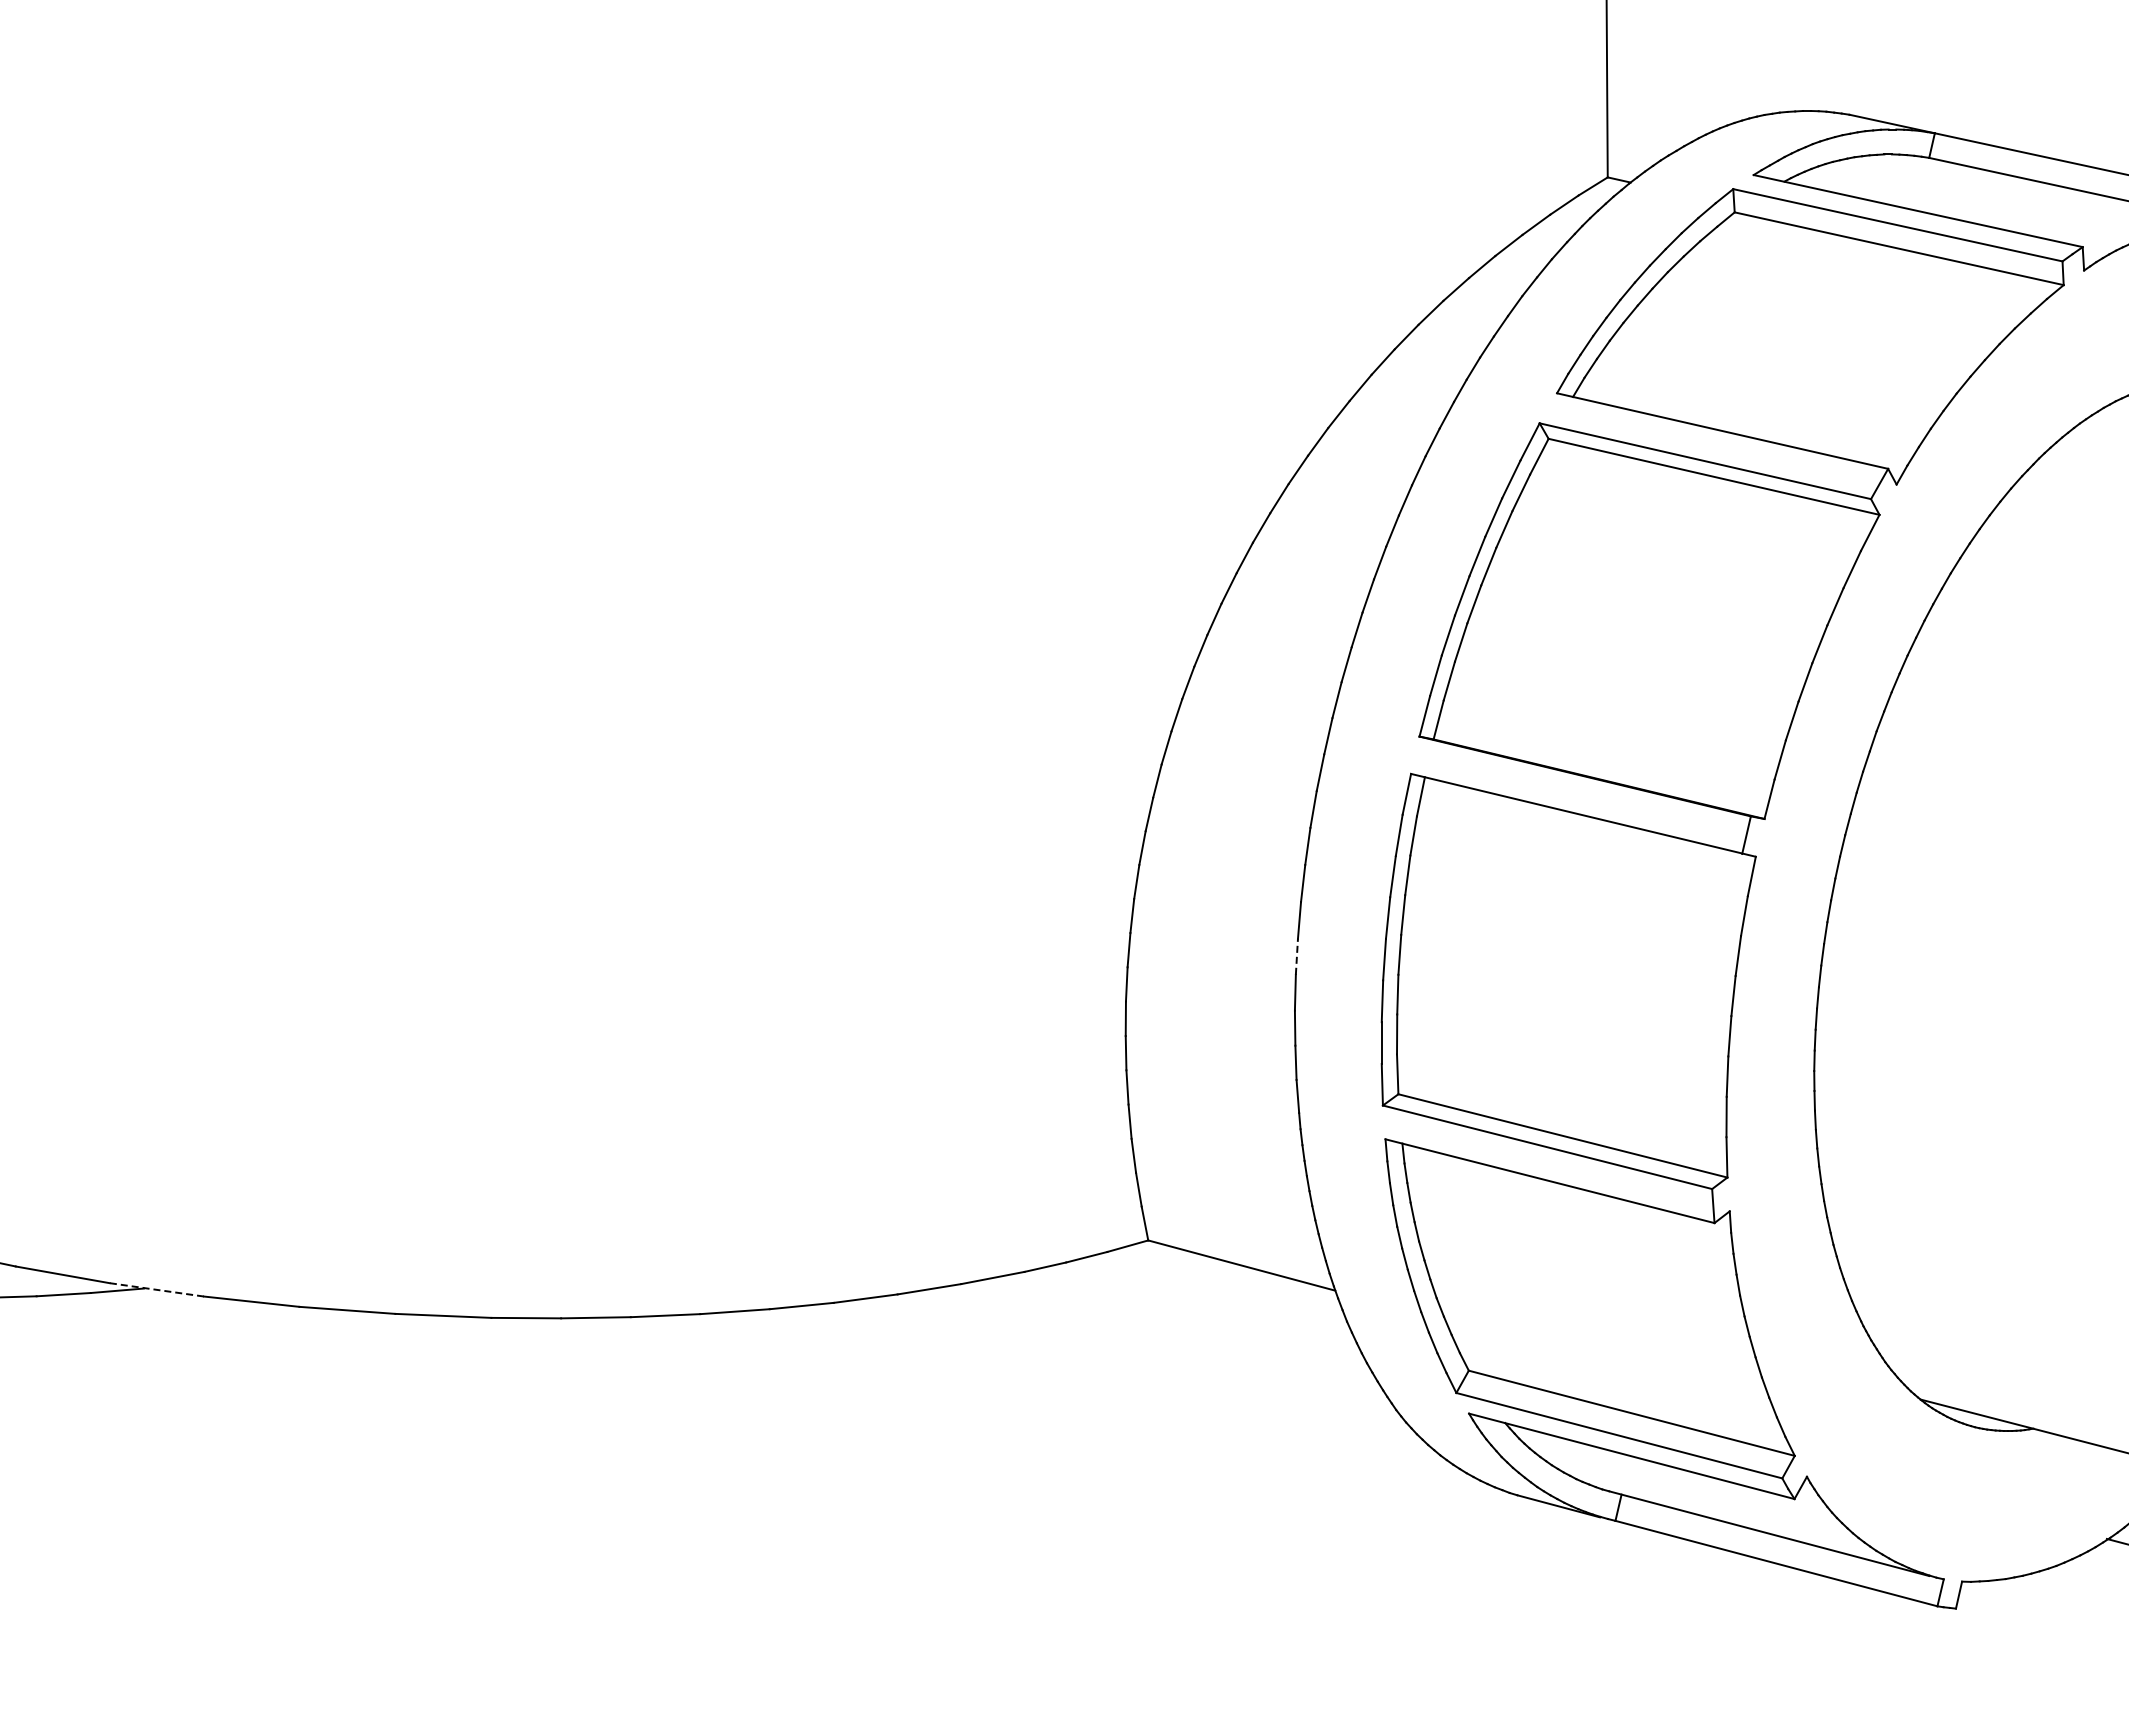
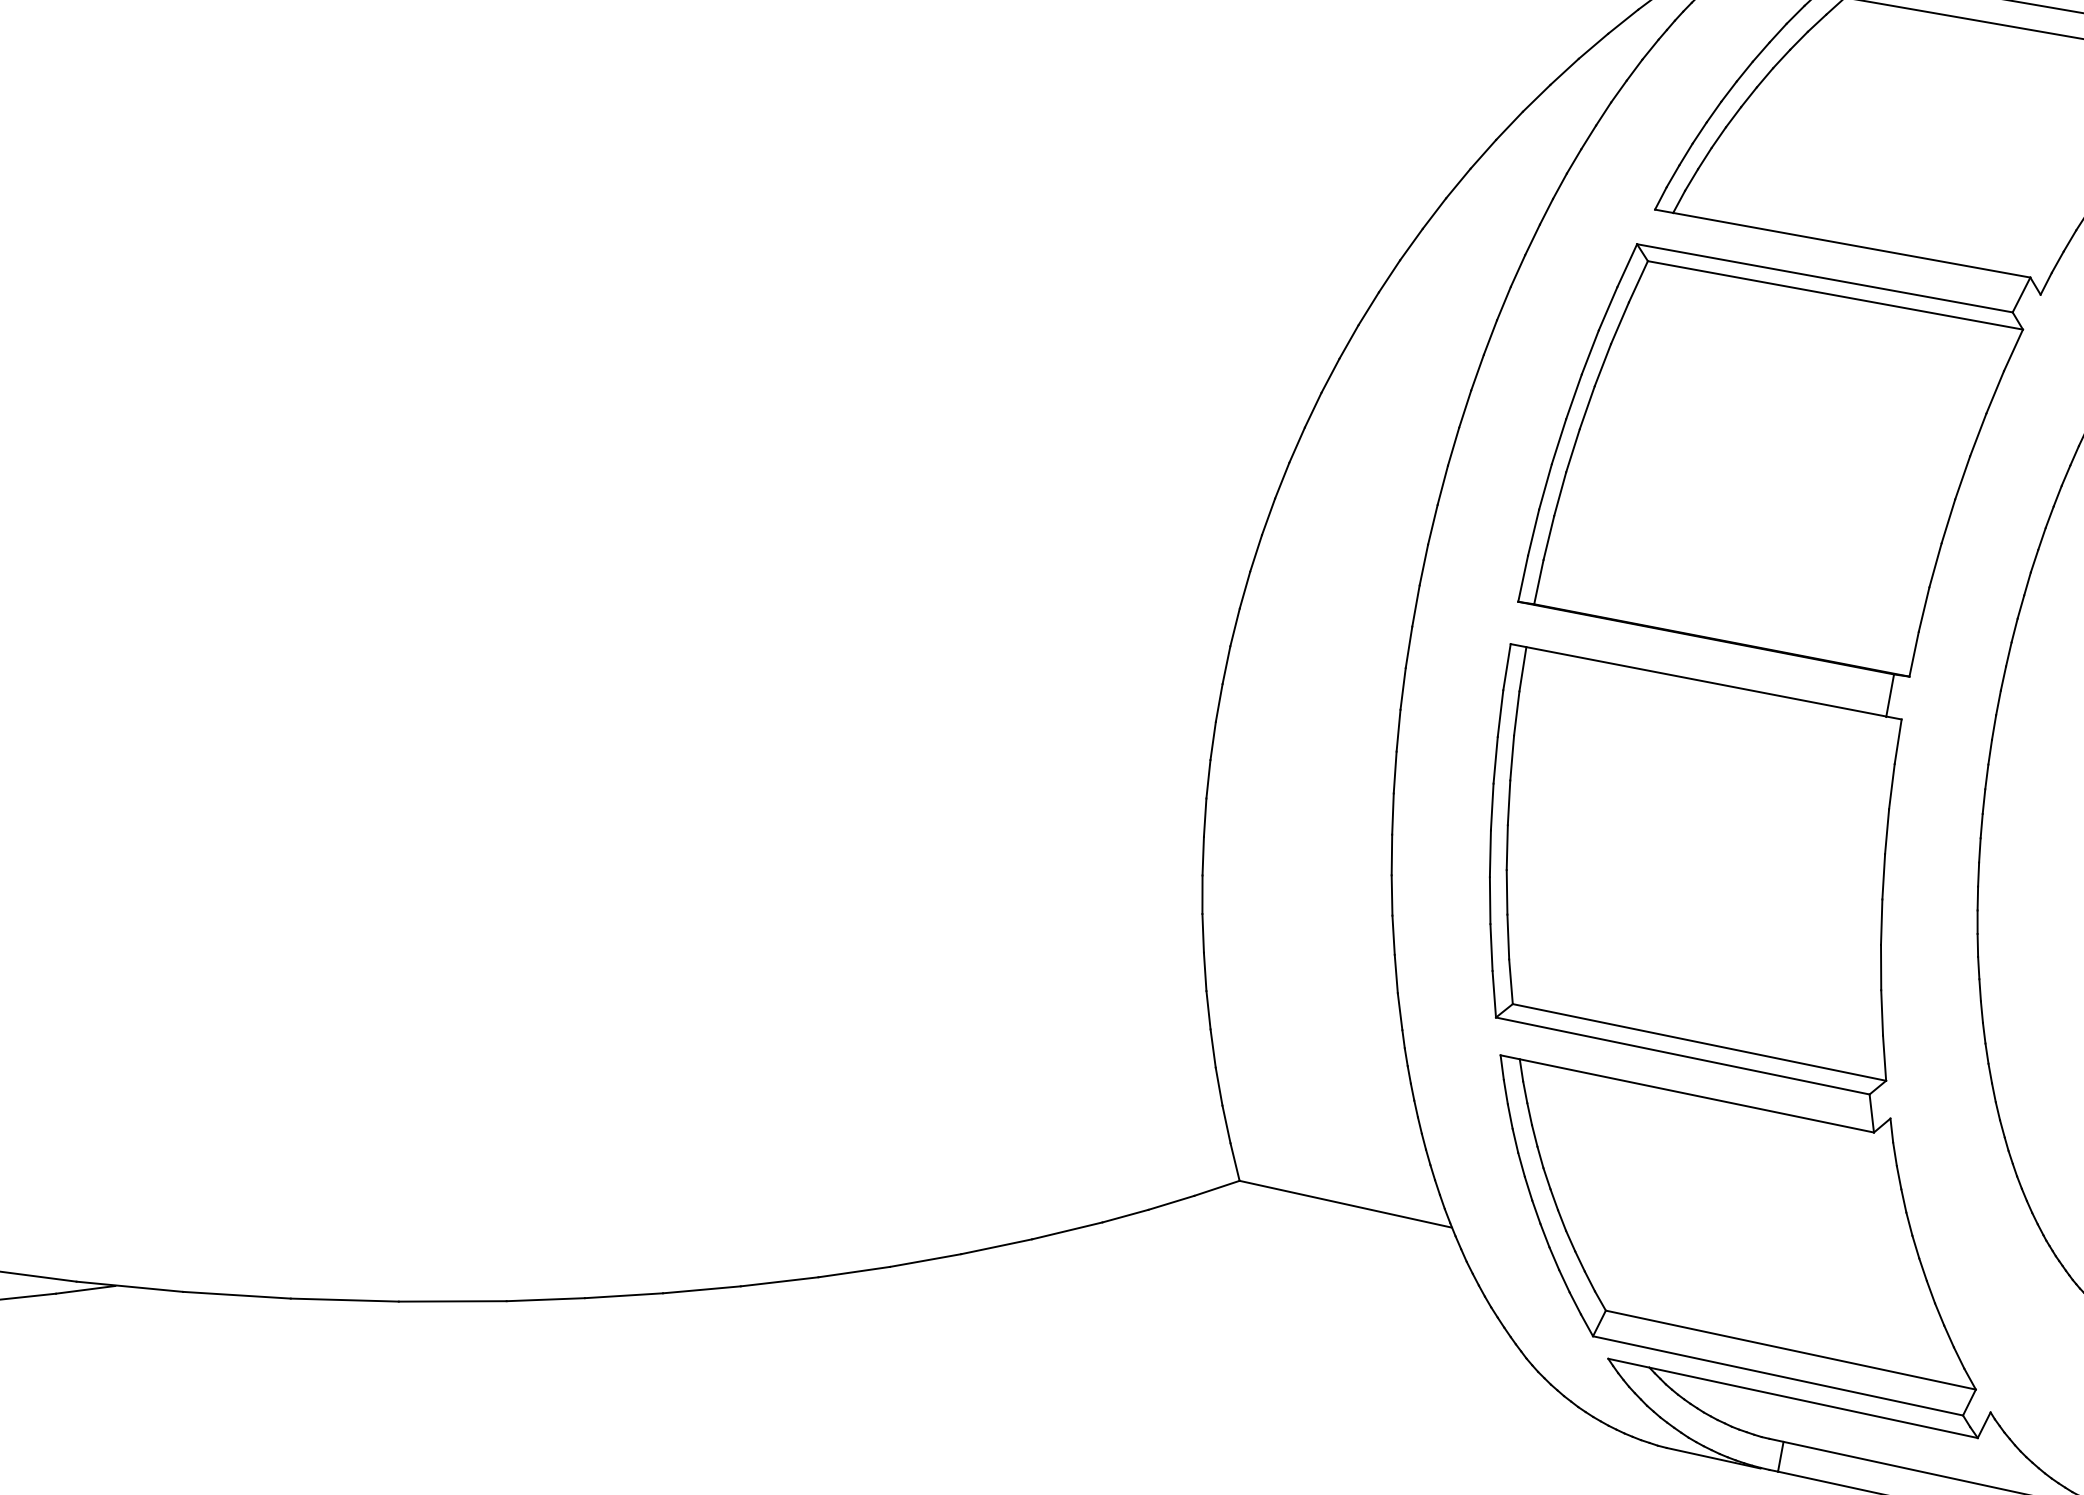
line: (1296, 956) -> (1391, 854), dashed -> solid
line: (156, 1289) -> (129, 1286), dashed -> solid

